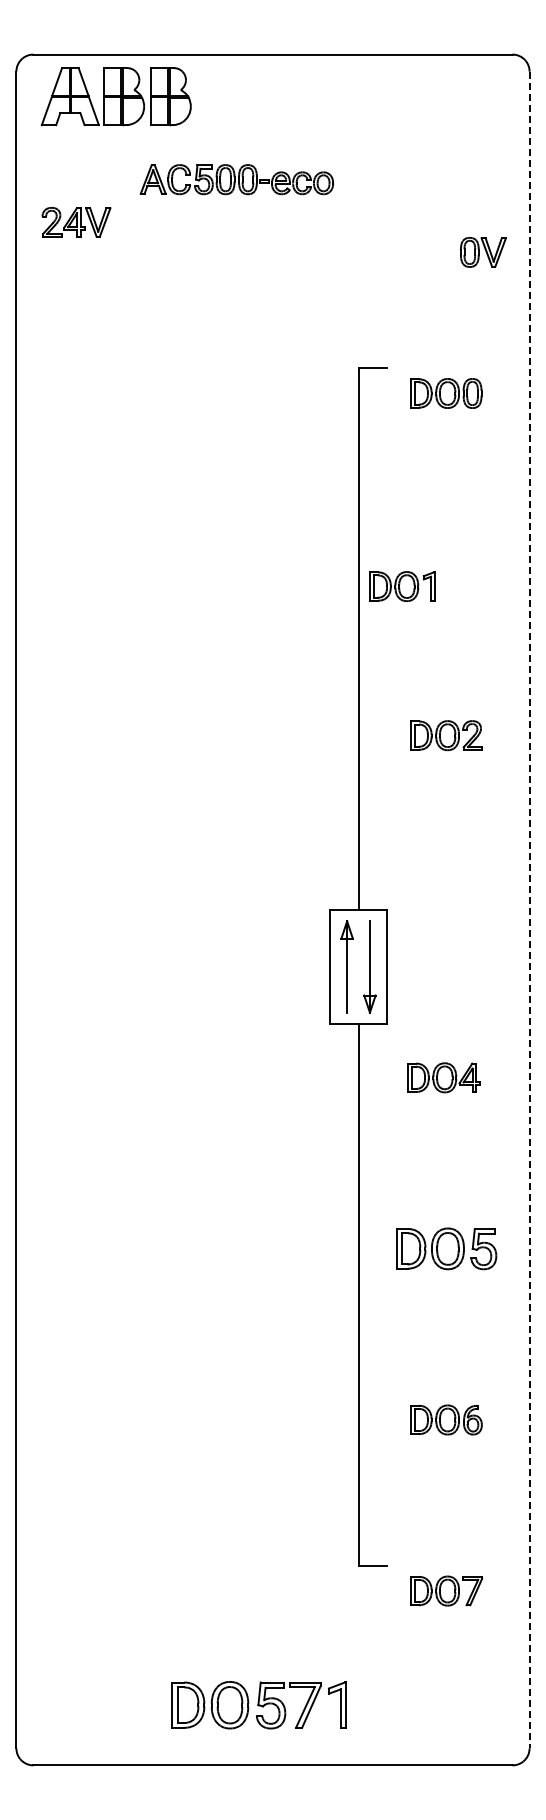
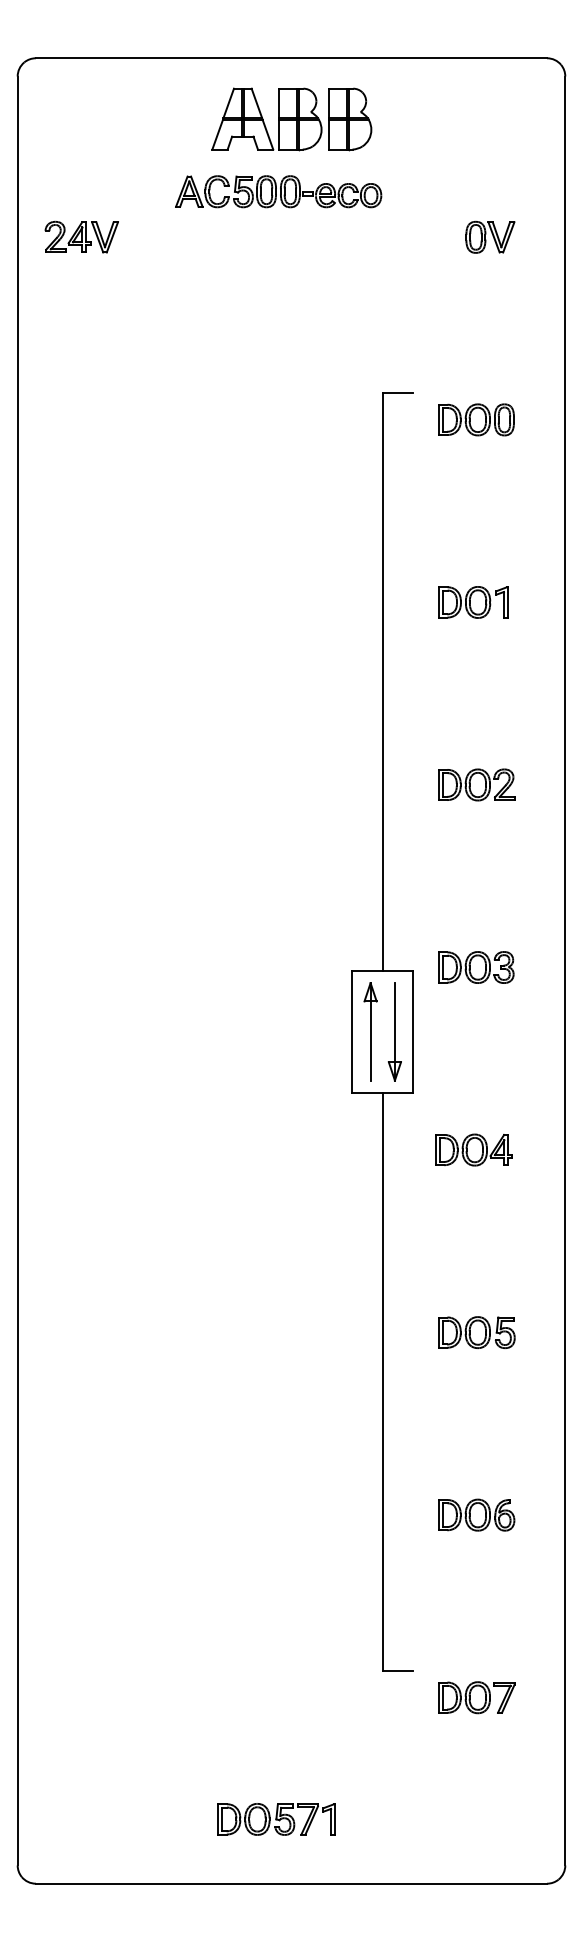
part: (115, 96) -> (290, 119), moved
part: (236, 179) -> (278, 191), moved
part: (483, 252) -> (490, 237), moved
part: (402, 586) -> (473, 602), moved
part: (446, 906) -> (476, 967), added
line: (529, 910) -> (565, 971), dashed -> solid
part: (446, 1248) -> (476, 1332), size x0.71
part: (259, 1704) -> (277, 1818), size x0.62

